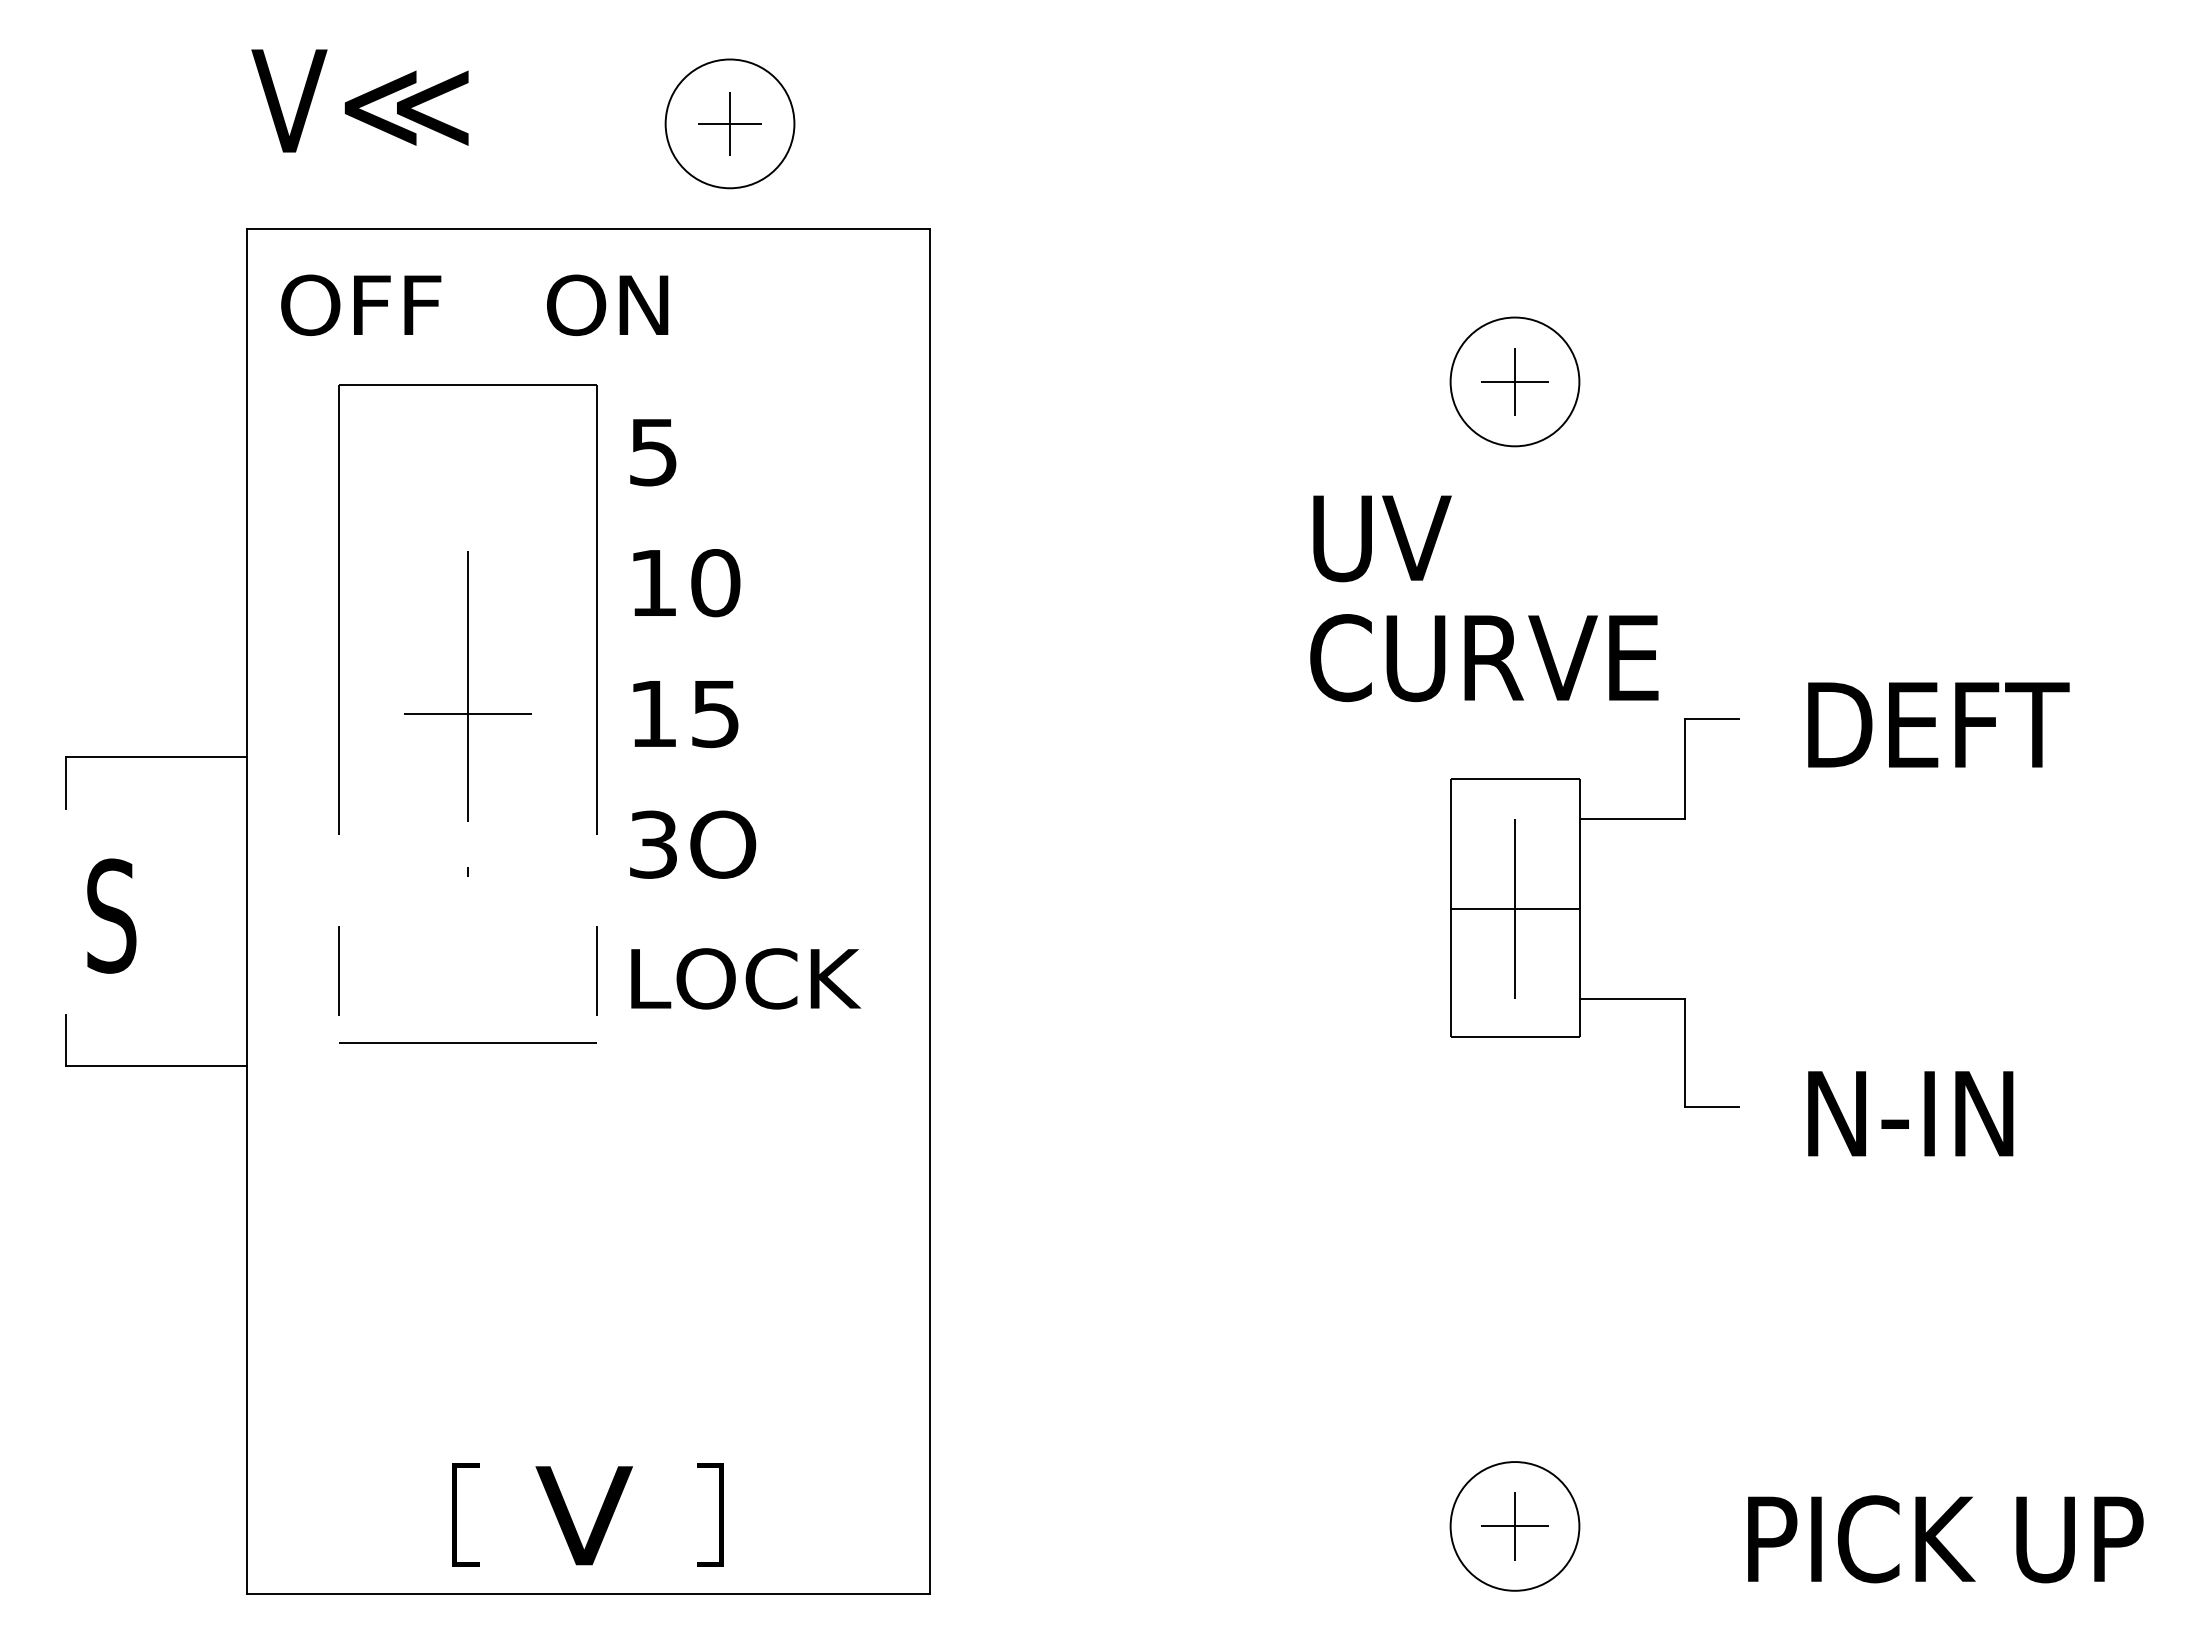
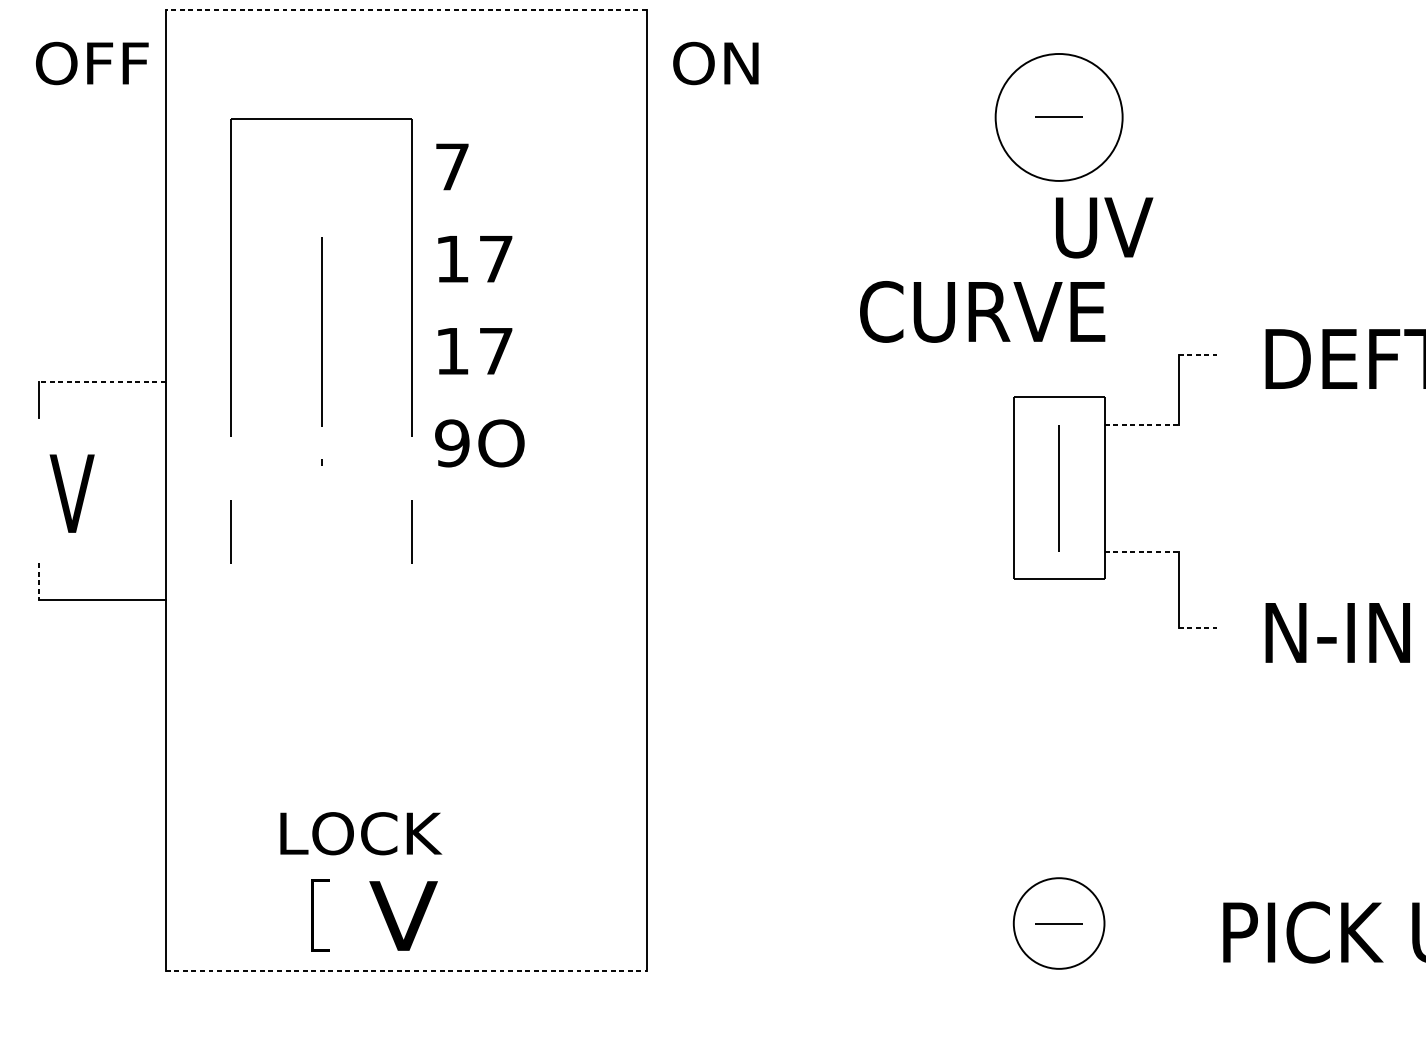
line: (588, 229) -> (406, 10), solid -> dashed
text: (361, 304) -> (92, 62), moved
text: (607, 304) -> (715, 62), moved
circle: (1514, 381) -> (1058, 117), size x1.4
line: (1515, 381) -> (1059, 117), removed
text: (653, 452) -> (452, 167), 5 -> 7
text: (1382, 538) -> (1104, 227), moved
text: (715, 583) -> (496, 259), 10 -> 17
text: (1484, 658) -> (982, 312), moved
line: (467, 713) -> (321, 350), removed
text: (715, 714) -> (496, 351), 15 -> 17
line: (1712, 719) -> (1198, 355), solid -> dashed
line: (155, 757) -> (101, 381), solid -> dashed
line: (1632, 818) -> (1141, 424), solid -> dashed
text: (652, 844) -> (451, 443), 3O -> 9O
line: (1514, 908) -> (1058, 488), removed
text: (113, 915) -> (72, 493), S -> V
text: (746, 978) -> (361, 833), moved
line: (1632, 999) -> (1141, 552), solid -> dashed
line: (66, 1040) -> (38, 581), solid -> dashed
line: (467, 1043) -> (321, 583), removed
line: (1712, 1106) -> (1198, 627), solid -> dashed
line: (719, 1514) -> (498, 915), removed
line: (1515, 1526) -> (1059, 923), removed
line: (588, 1594) -> (406, 971), solid -> dashed

